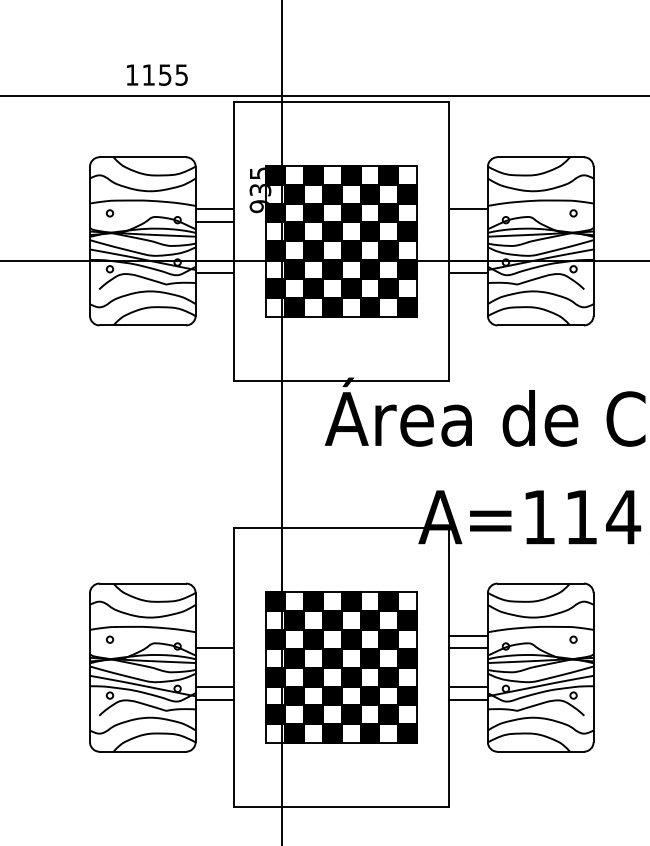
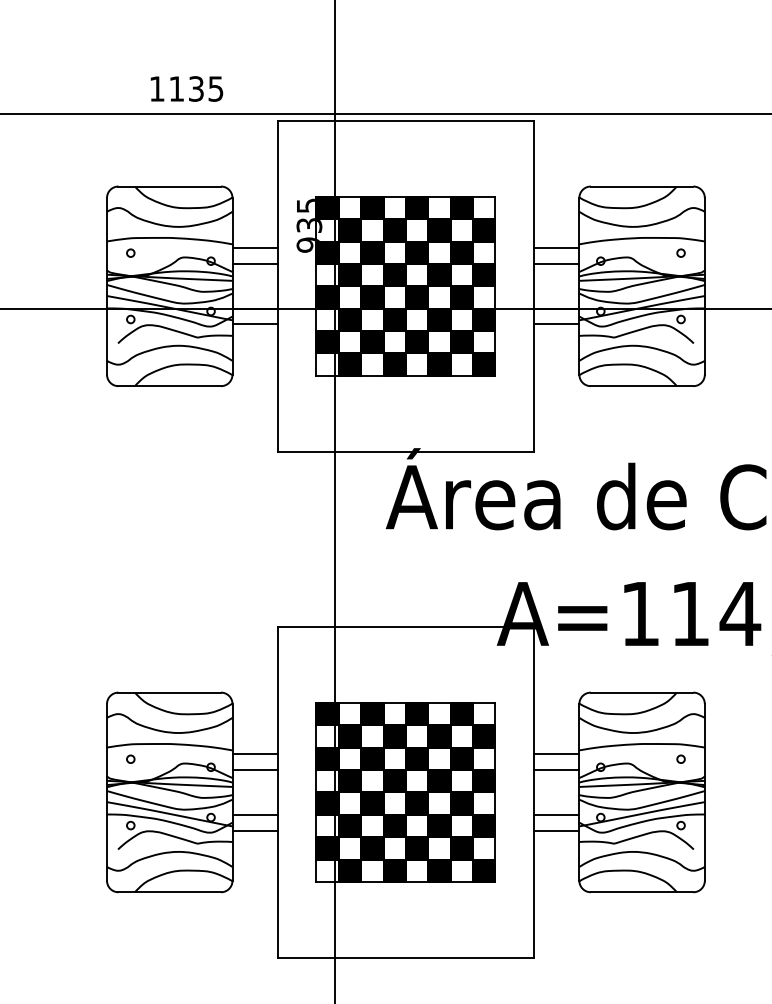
text: (165, 74) -> (196, 88), 1155 -> 1135
line: (468, 222) -> (556, 263), added
line: (215, 635) -> (255, 754), added

